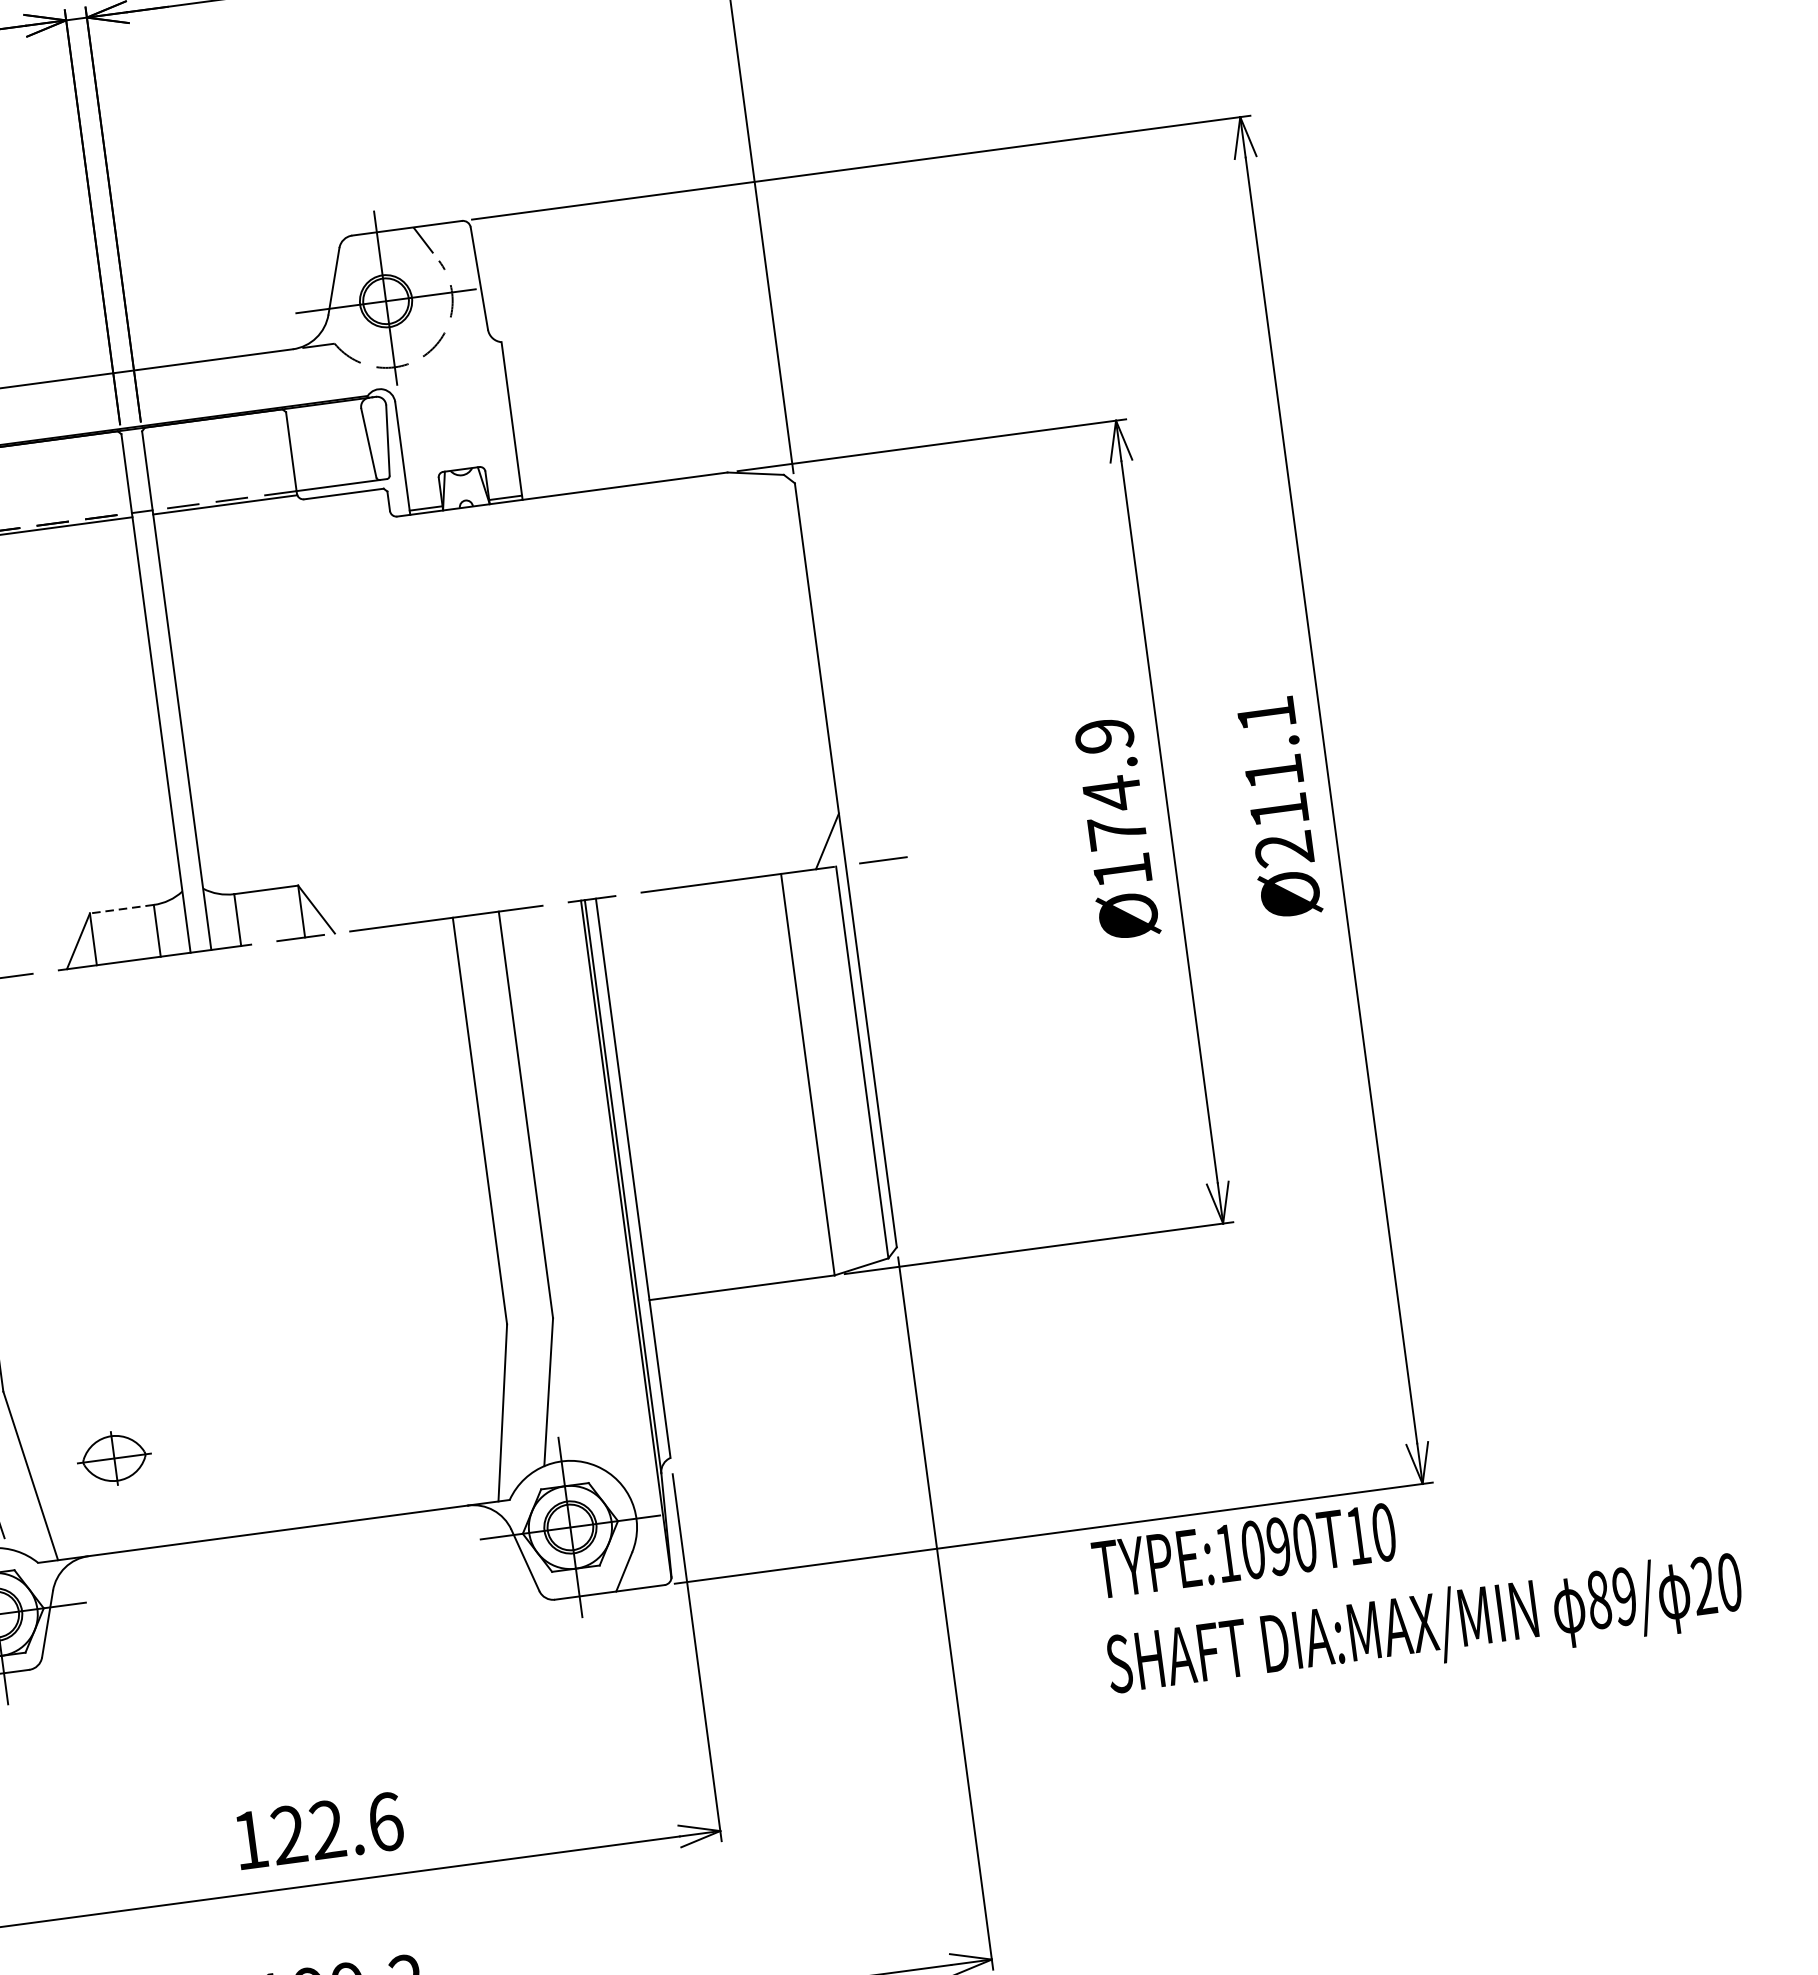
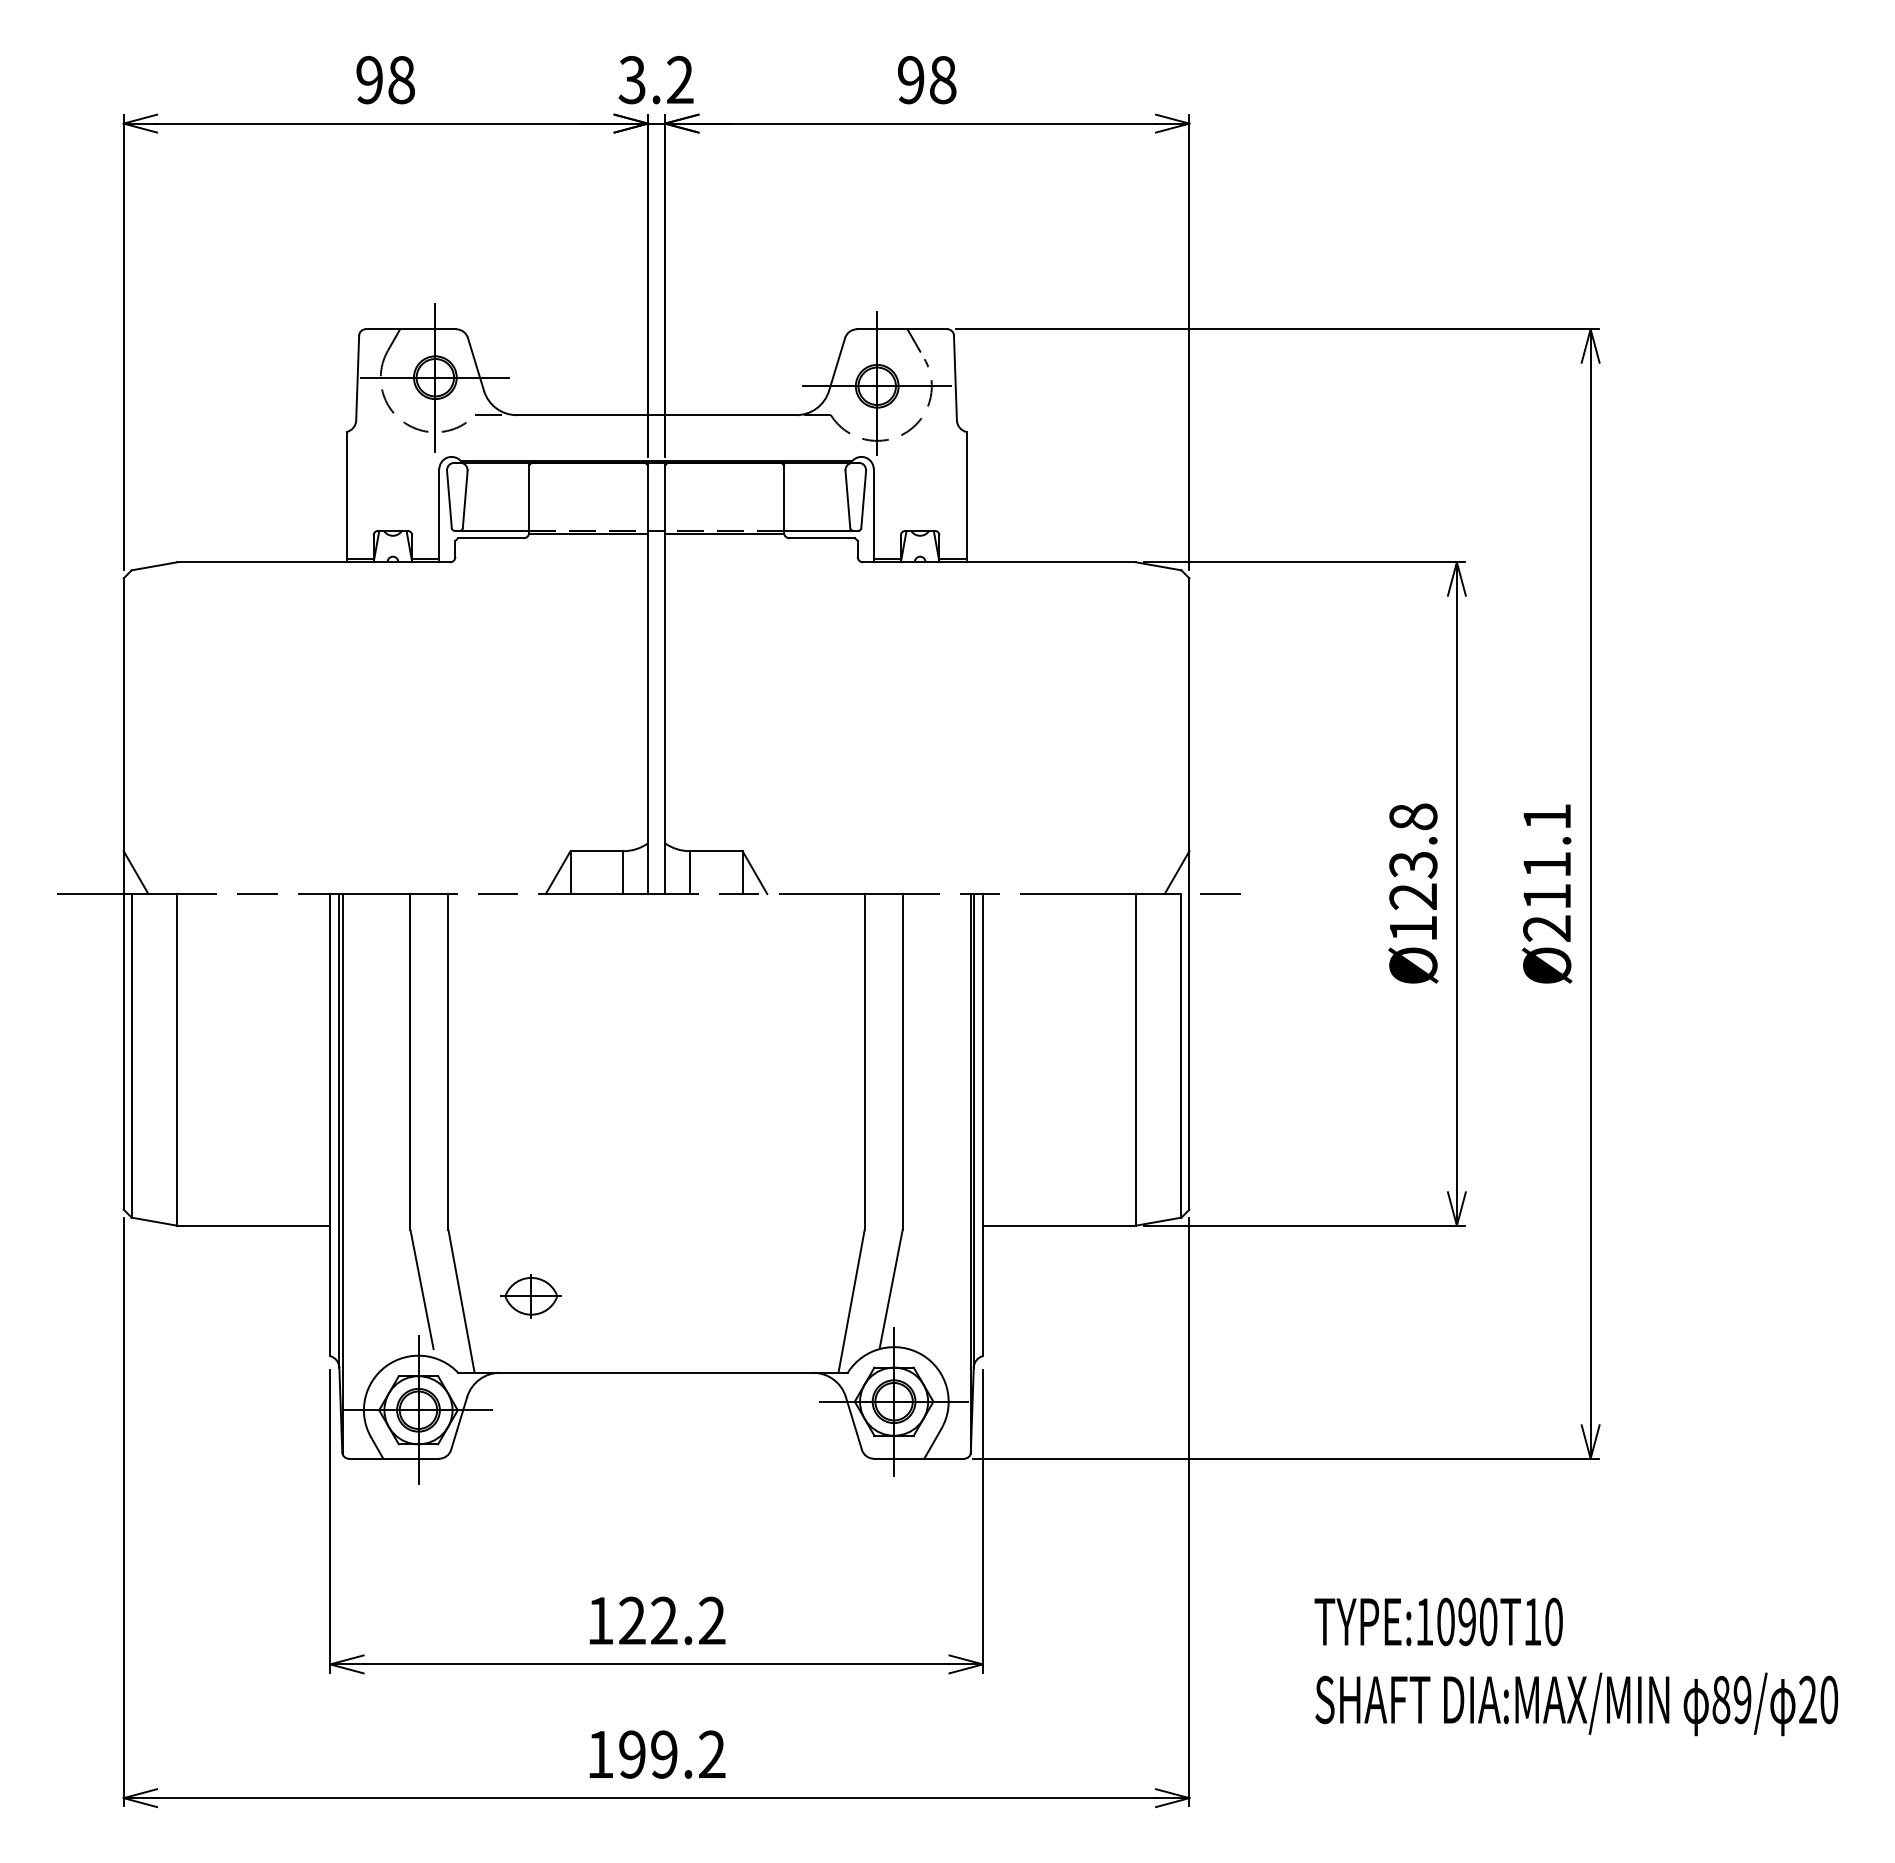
text: (1111, 783) -> (1413, 856), Ø174.9 -> Ø123.8
line: (121, 909) -> (596, 851), dashed -> solid
text: (1418, 1582) -> (1576, 1666), moved
text: (385, 1821) -> (712, 1620), 122.6 -> 122.2

